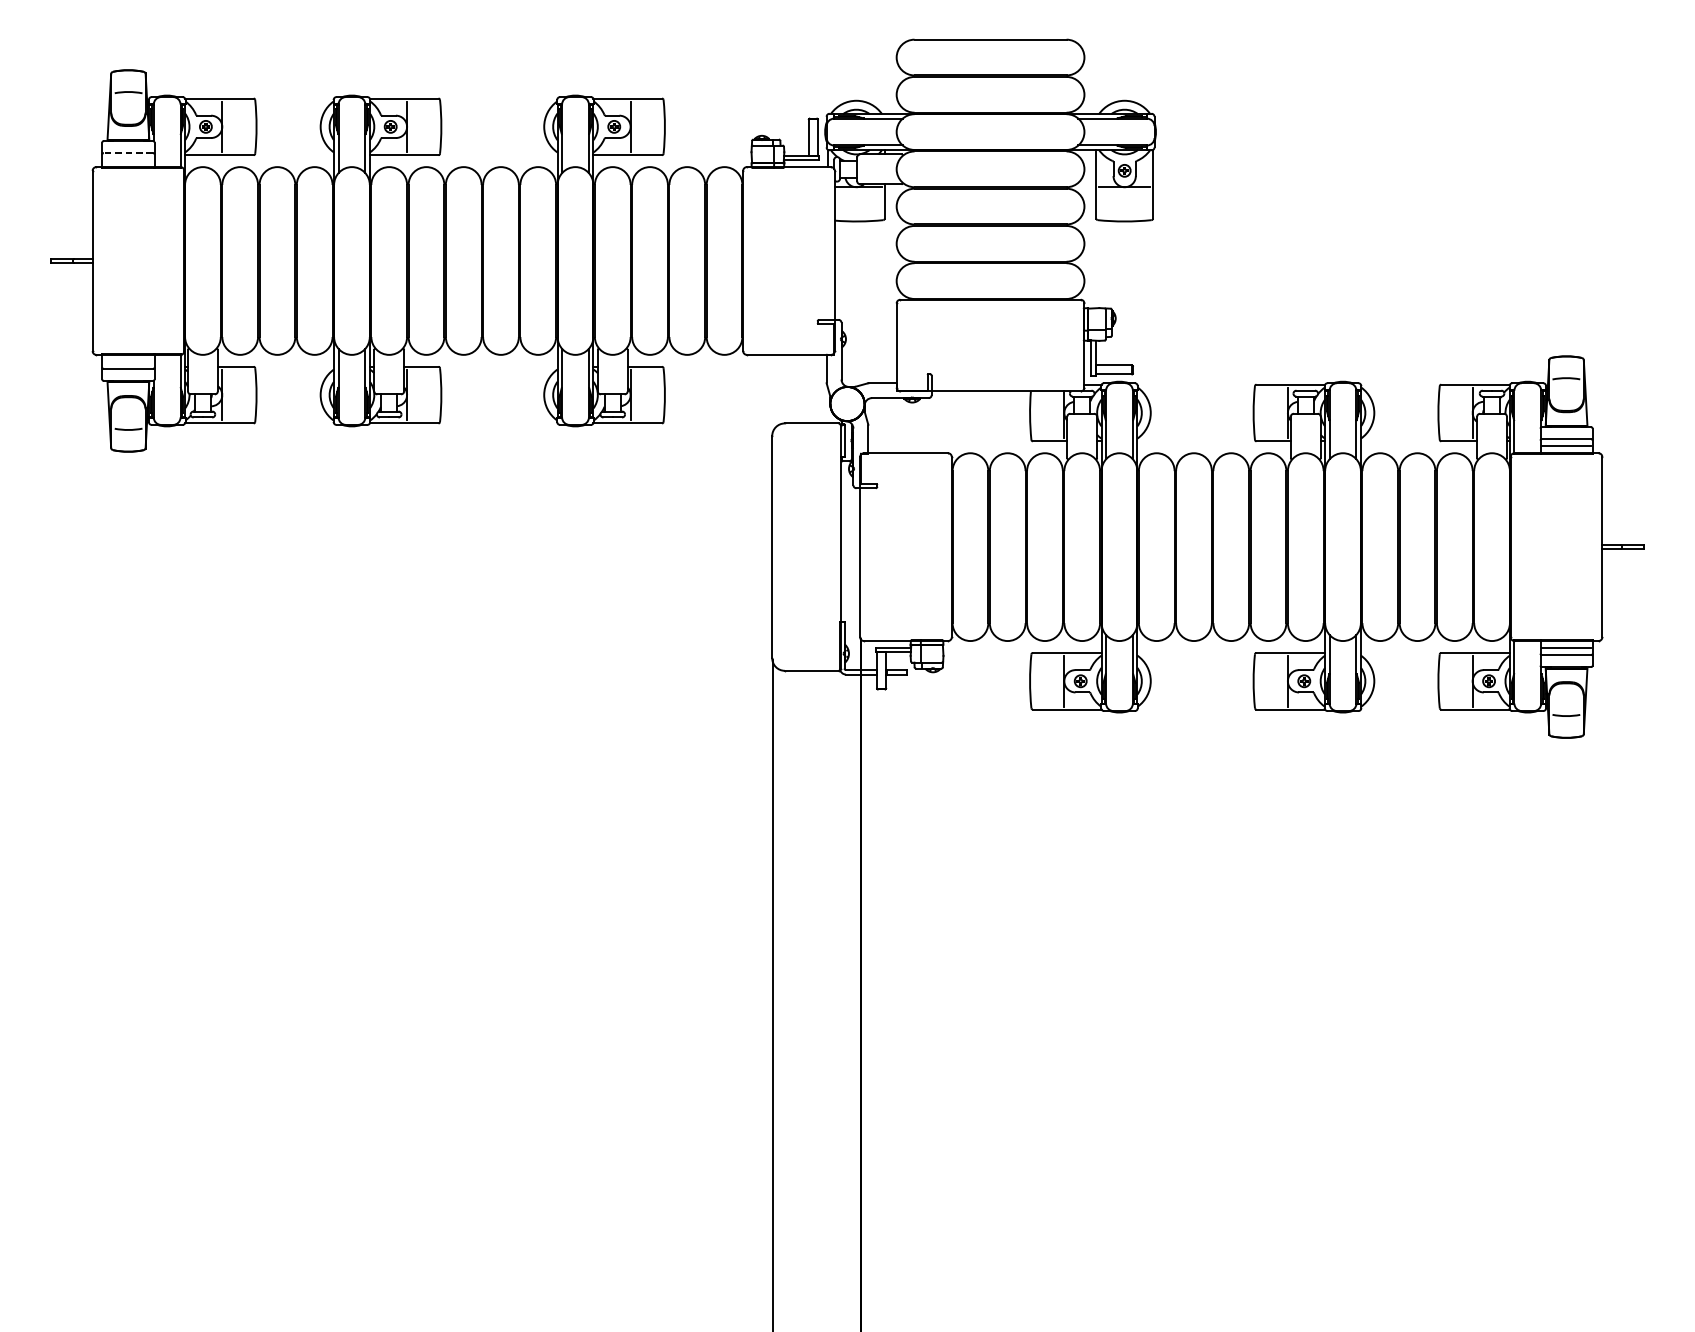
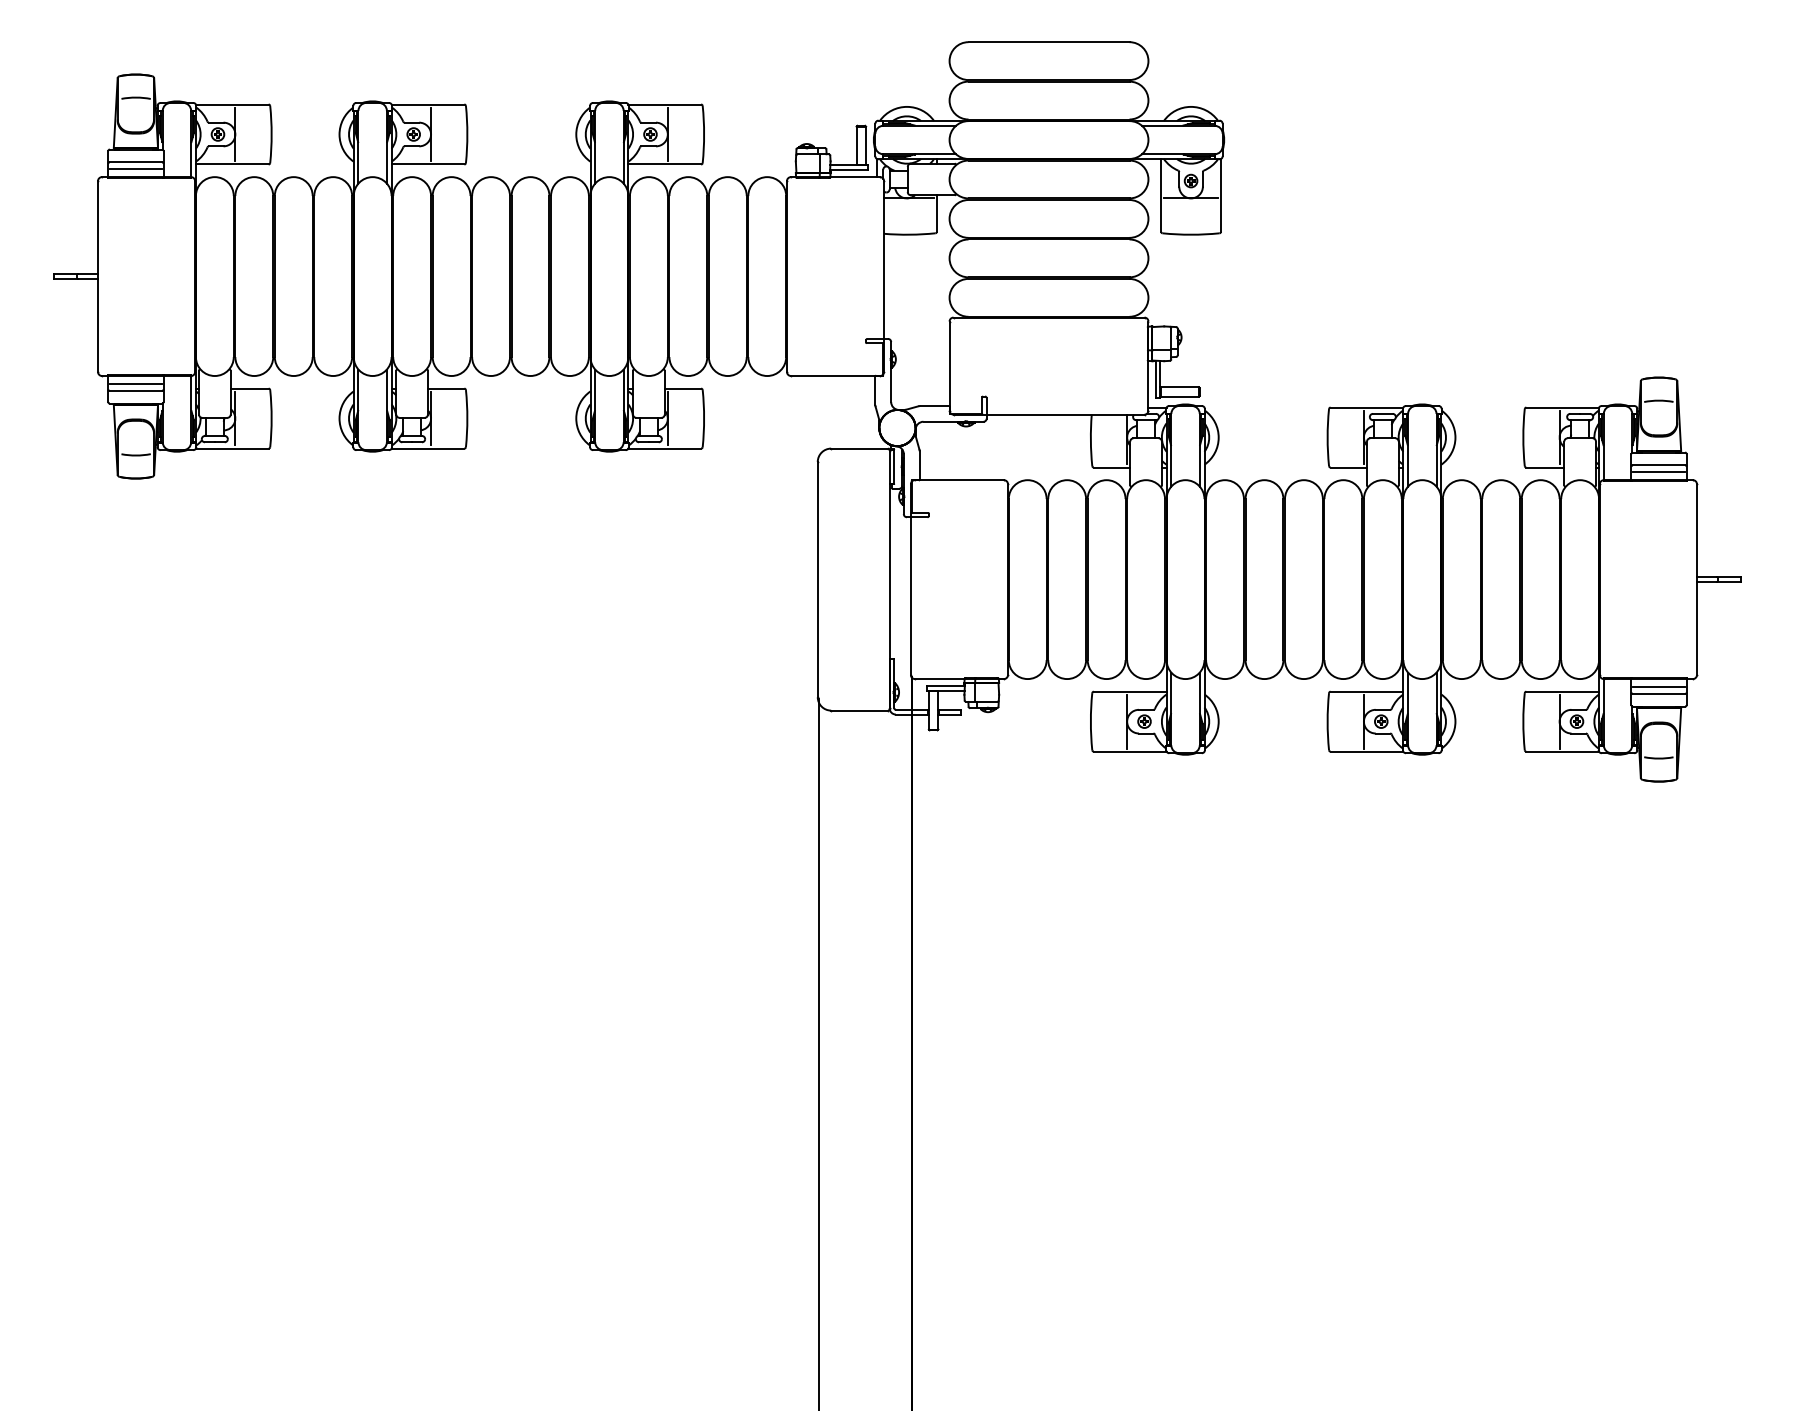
line: (128, 153) -> (135, 162), dashed -> solid
line: (128, 159) -> (135, 169), added
line: (128, 361) -> (135, 383), added

